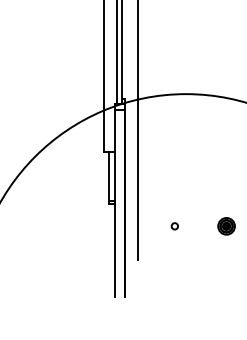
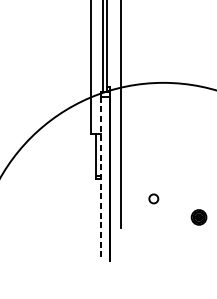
line: (114, 203) -> (100, 178), solid -> dashed
circle: (174, 226) -> (153, 199), size x1.6
part: (226, 226) -> (198, 217), moved

